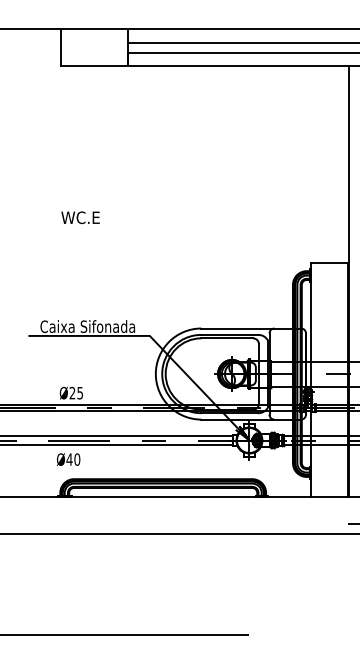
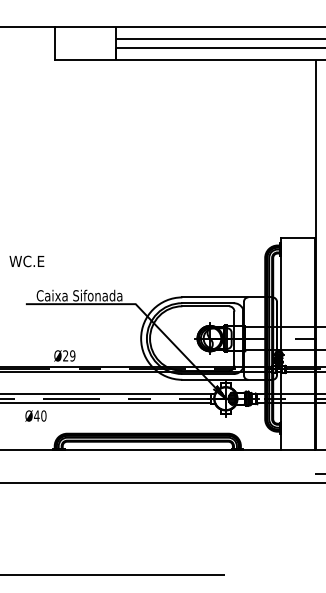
text: (80, 217) -> (26, 261), moved
text: (80, 392) -> (72, 355), Ø25 -> Ø29
text: (68, 459) -> (35, 415), moved

